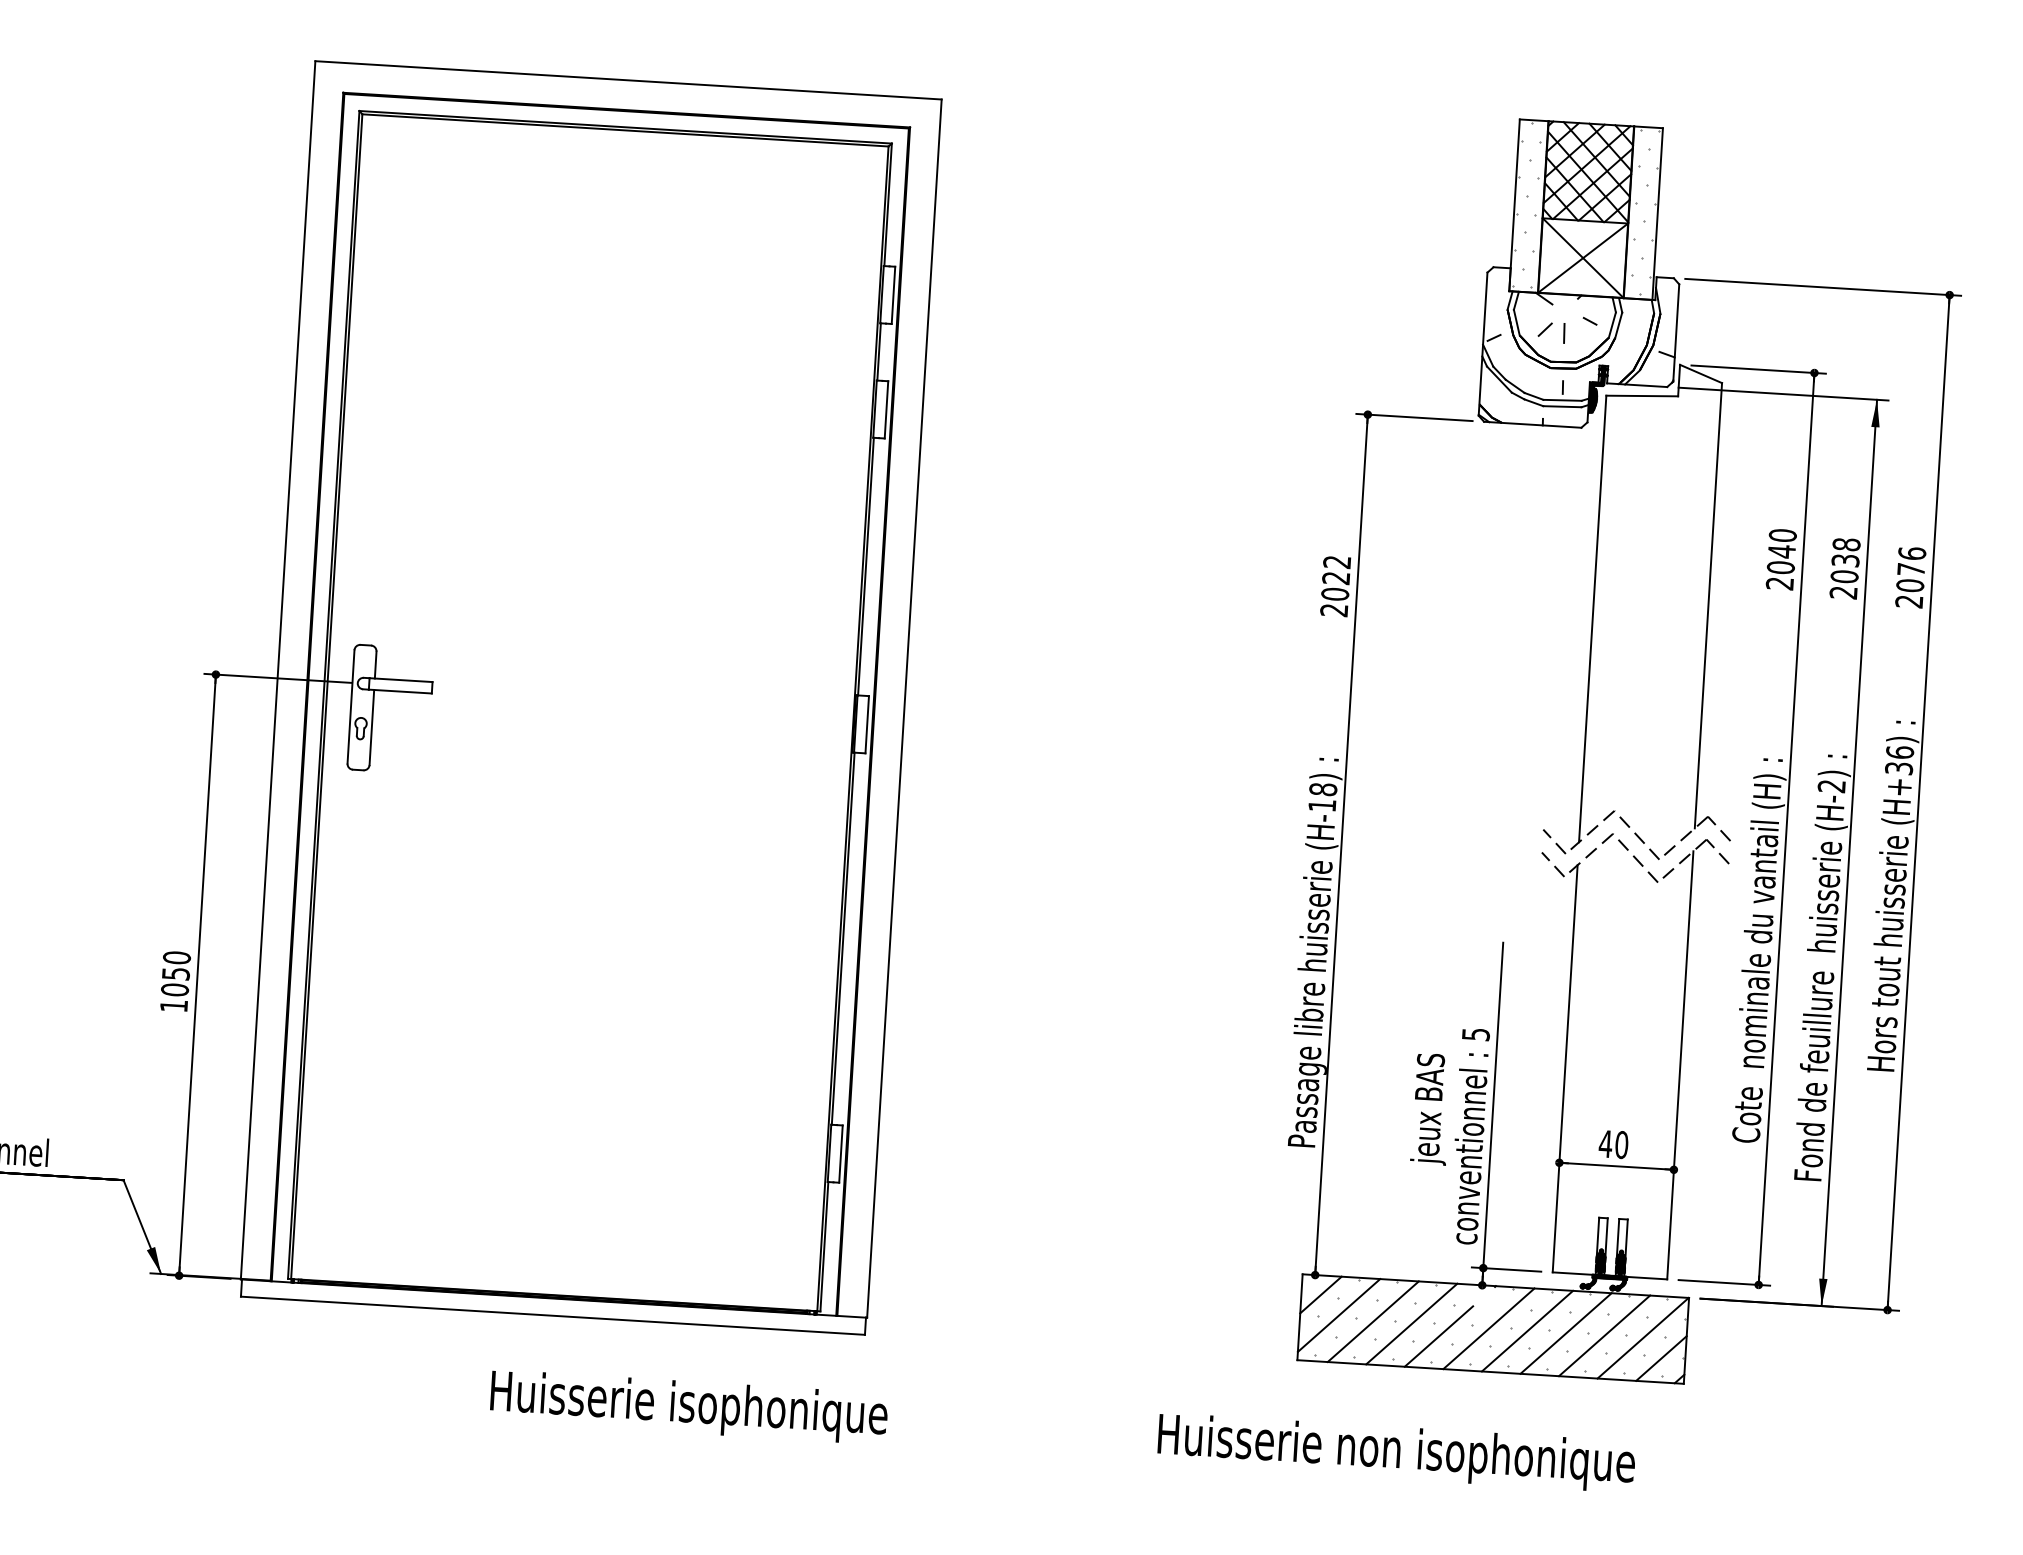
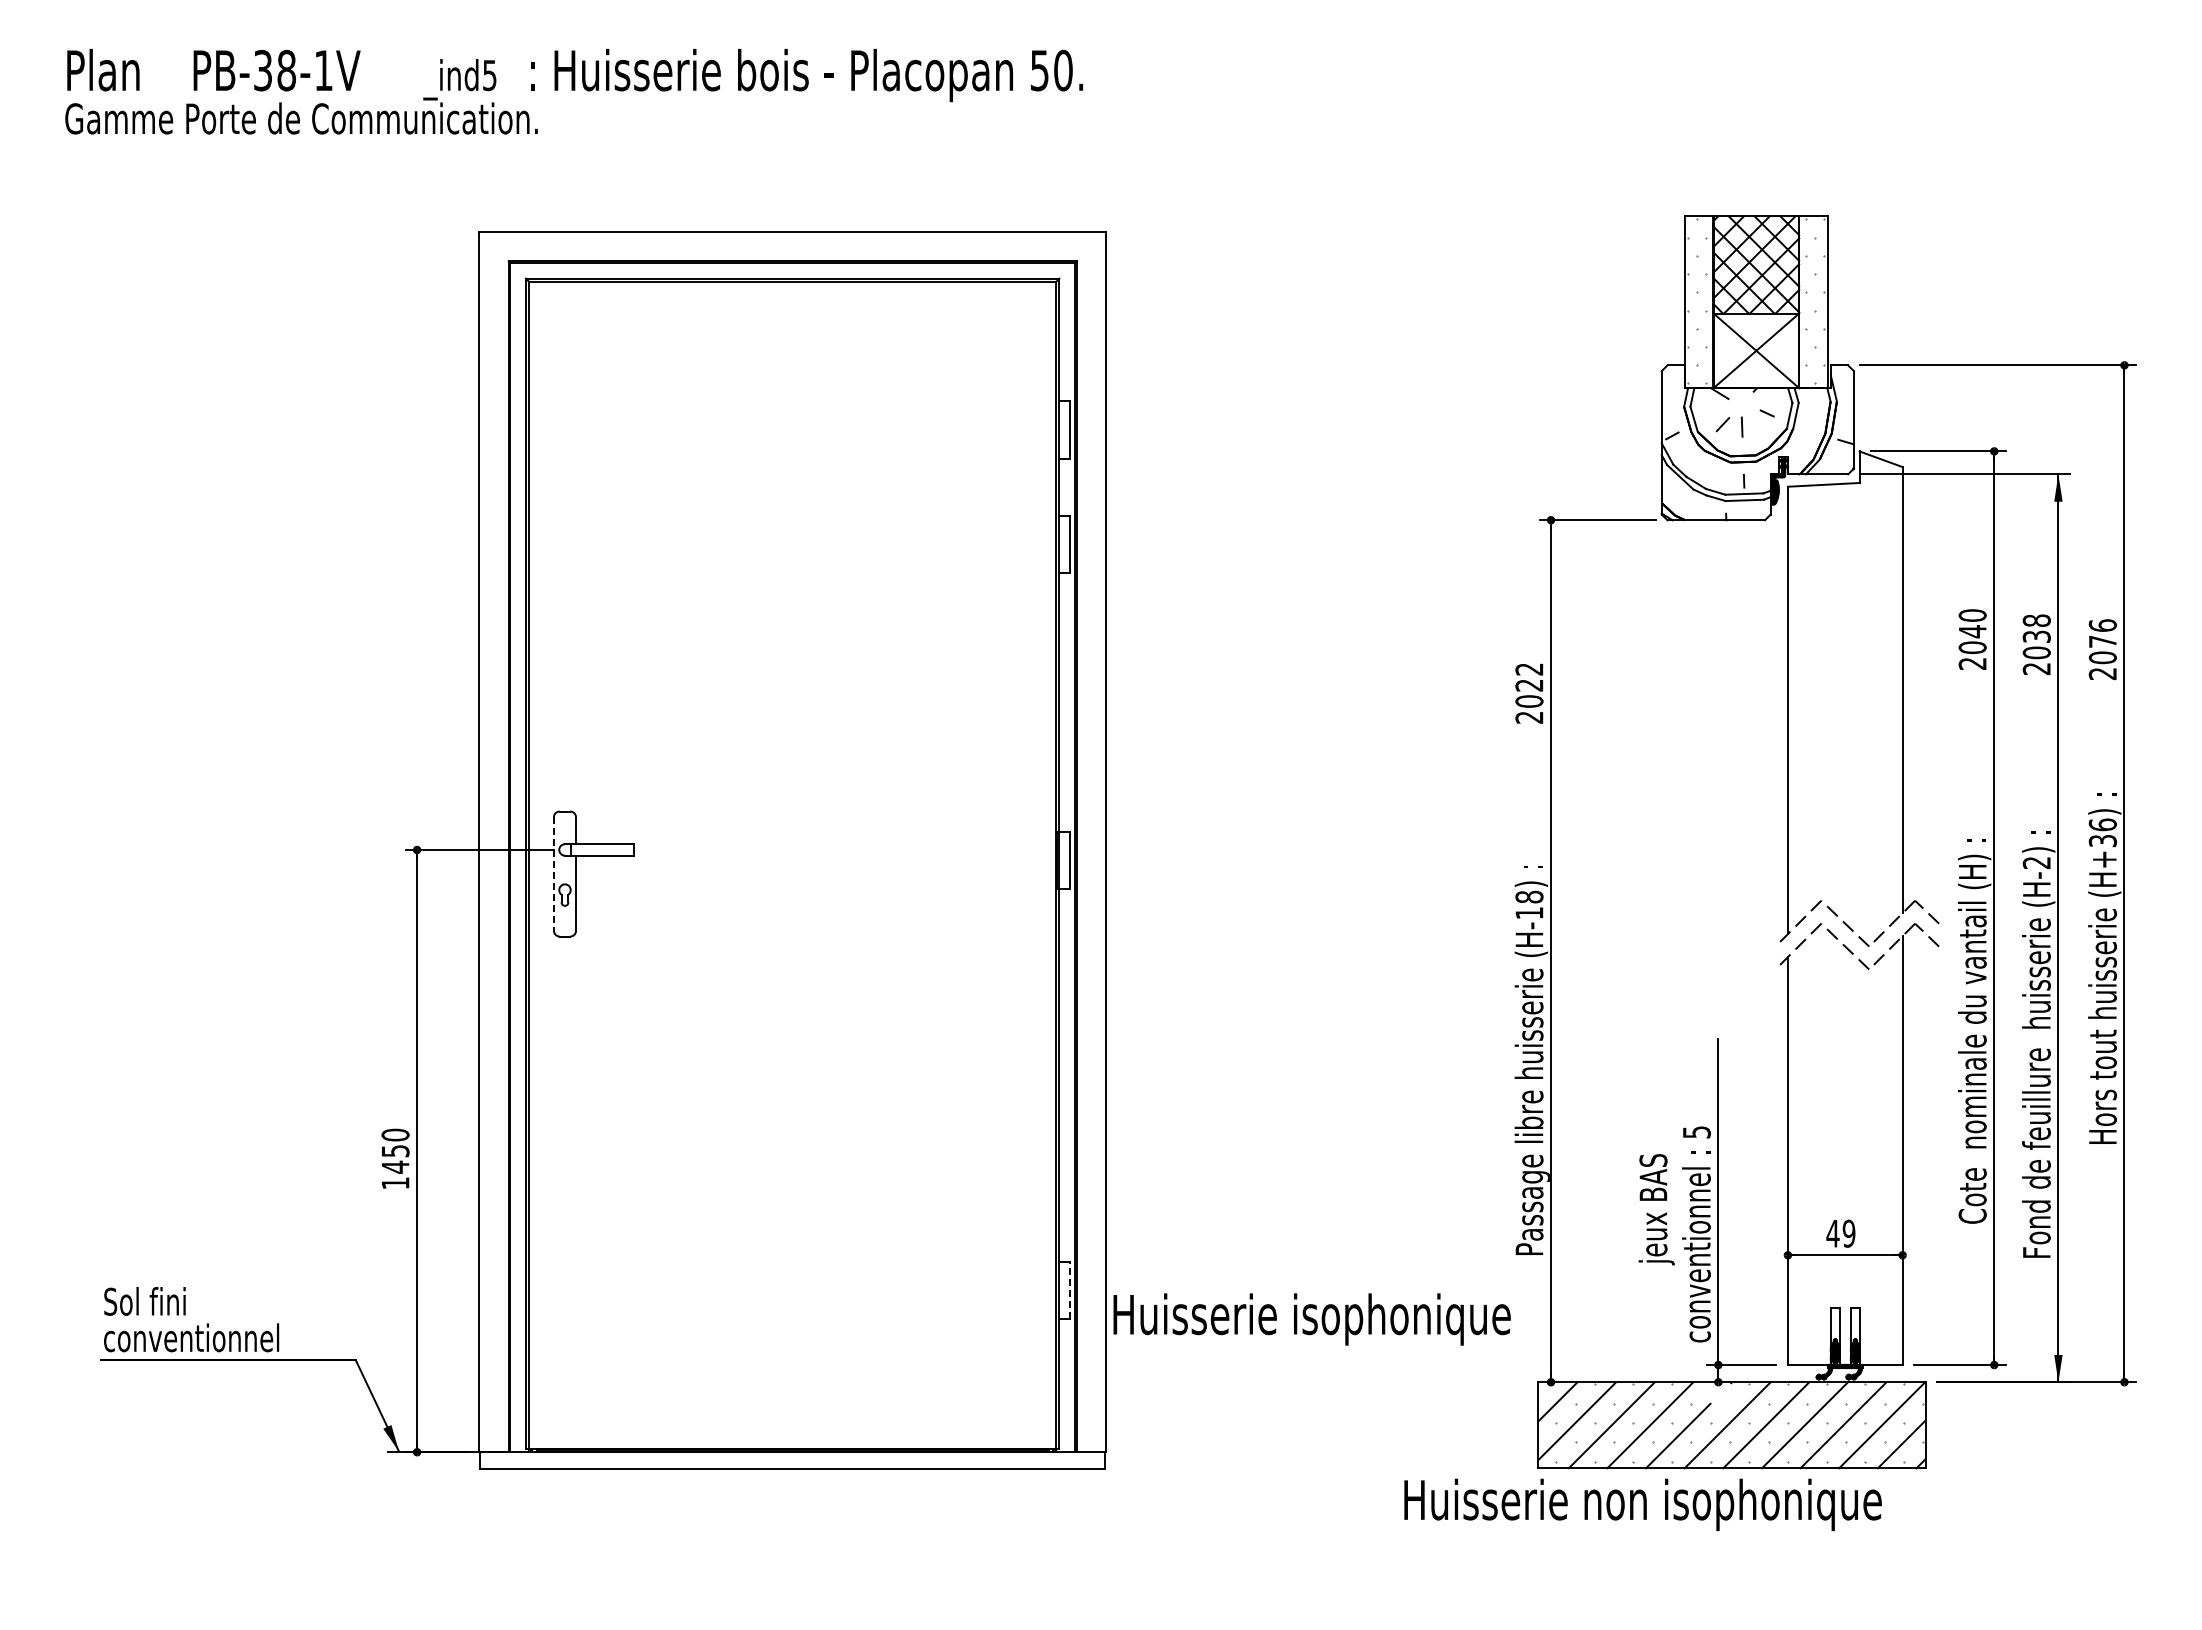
line: (350, 707) -> (553, 874), solid -> dashed
line: (1554, 841) -> (1763, 934), removed
line: (1553, 864) -> (1763, 957), removed
text: (175, 989) -> (395, 1166), 1050 -> 1450
text: (1621, 1144) -> (1848, 1233), 40 -> 49
line: (841, 1154) -> (1070, 1290), solid -> dashed
text: (688, 1407) -> (1311, 1319), moved
text: (1395, 1452) -> (1642, 1504), moved

